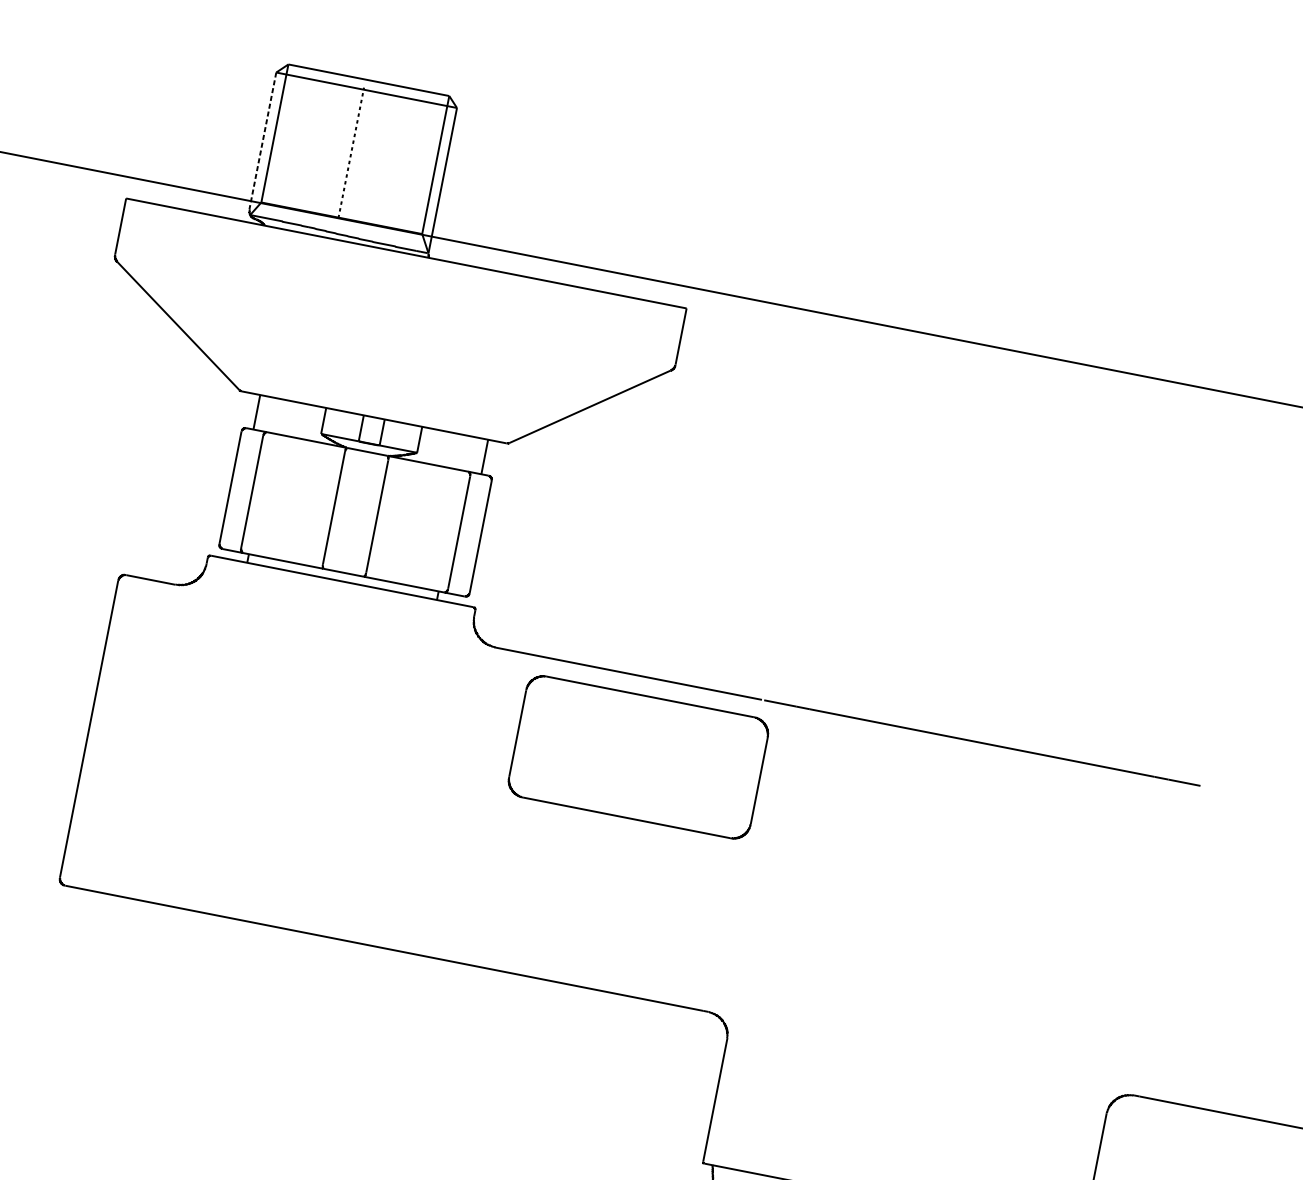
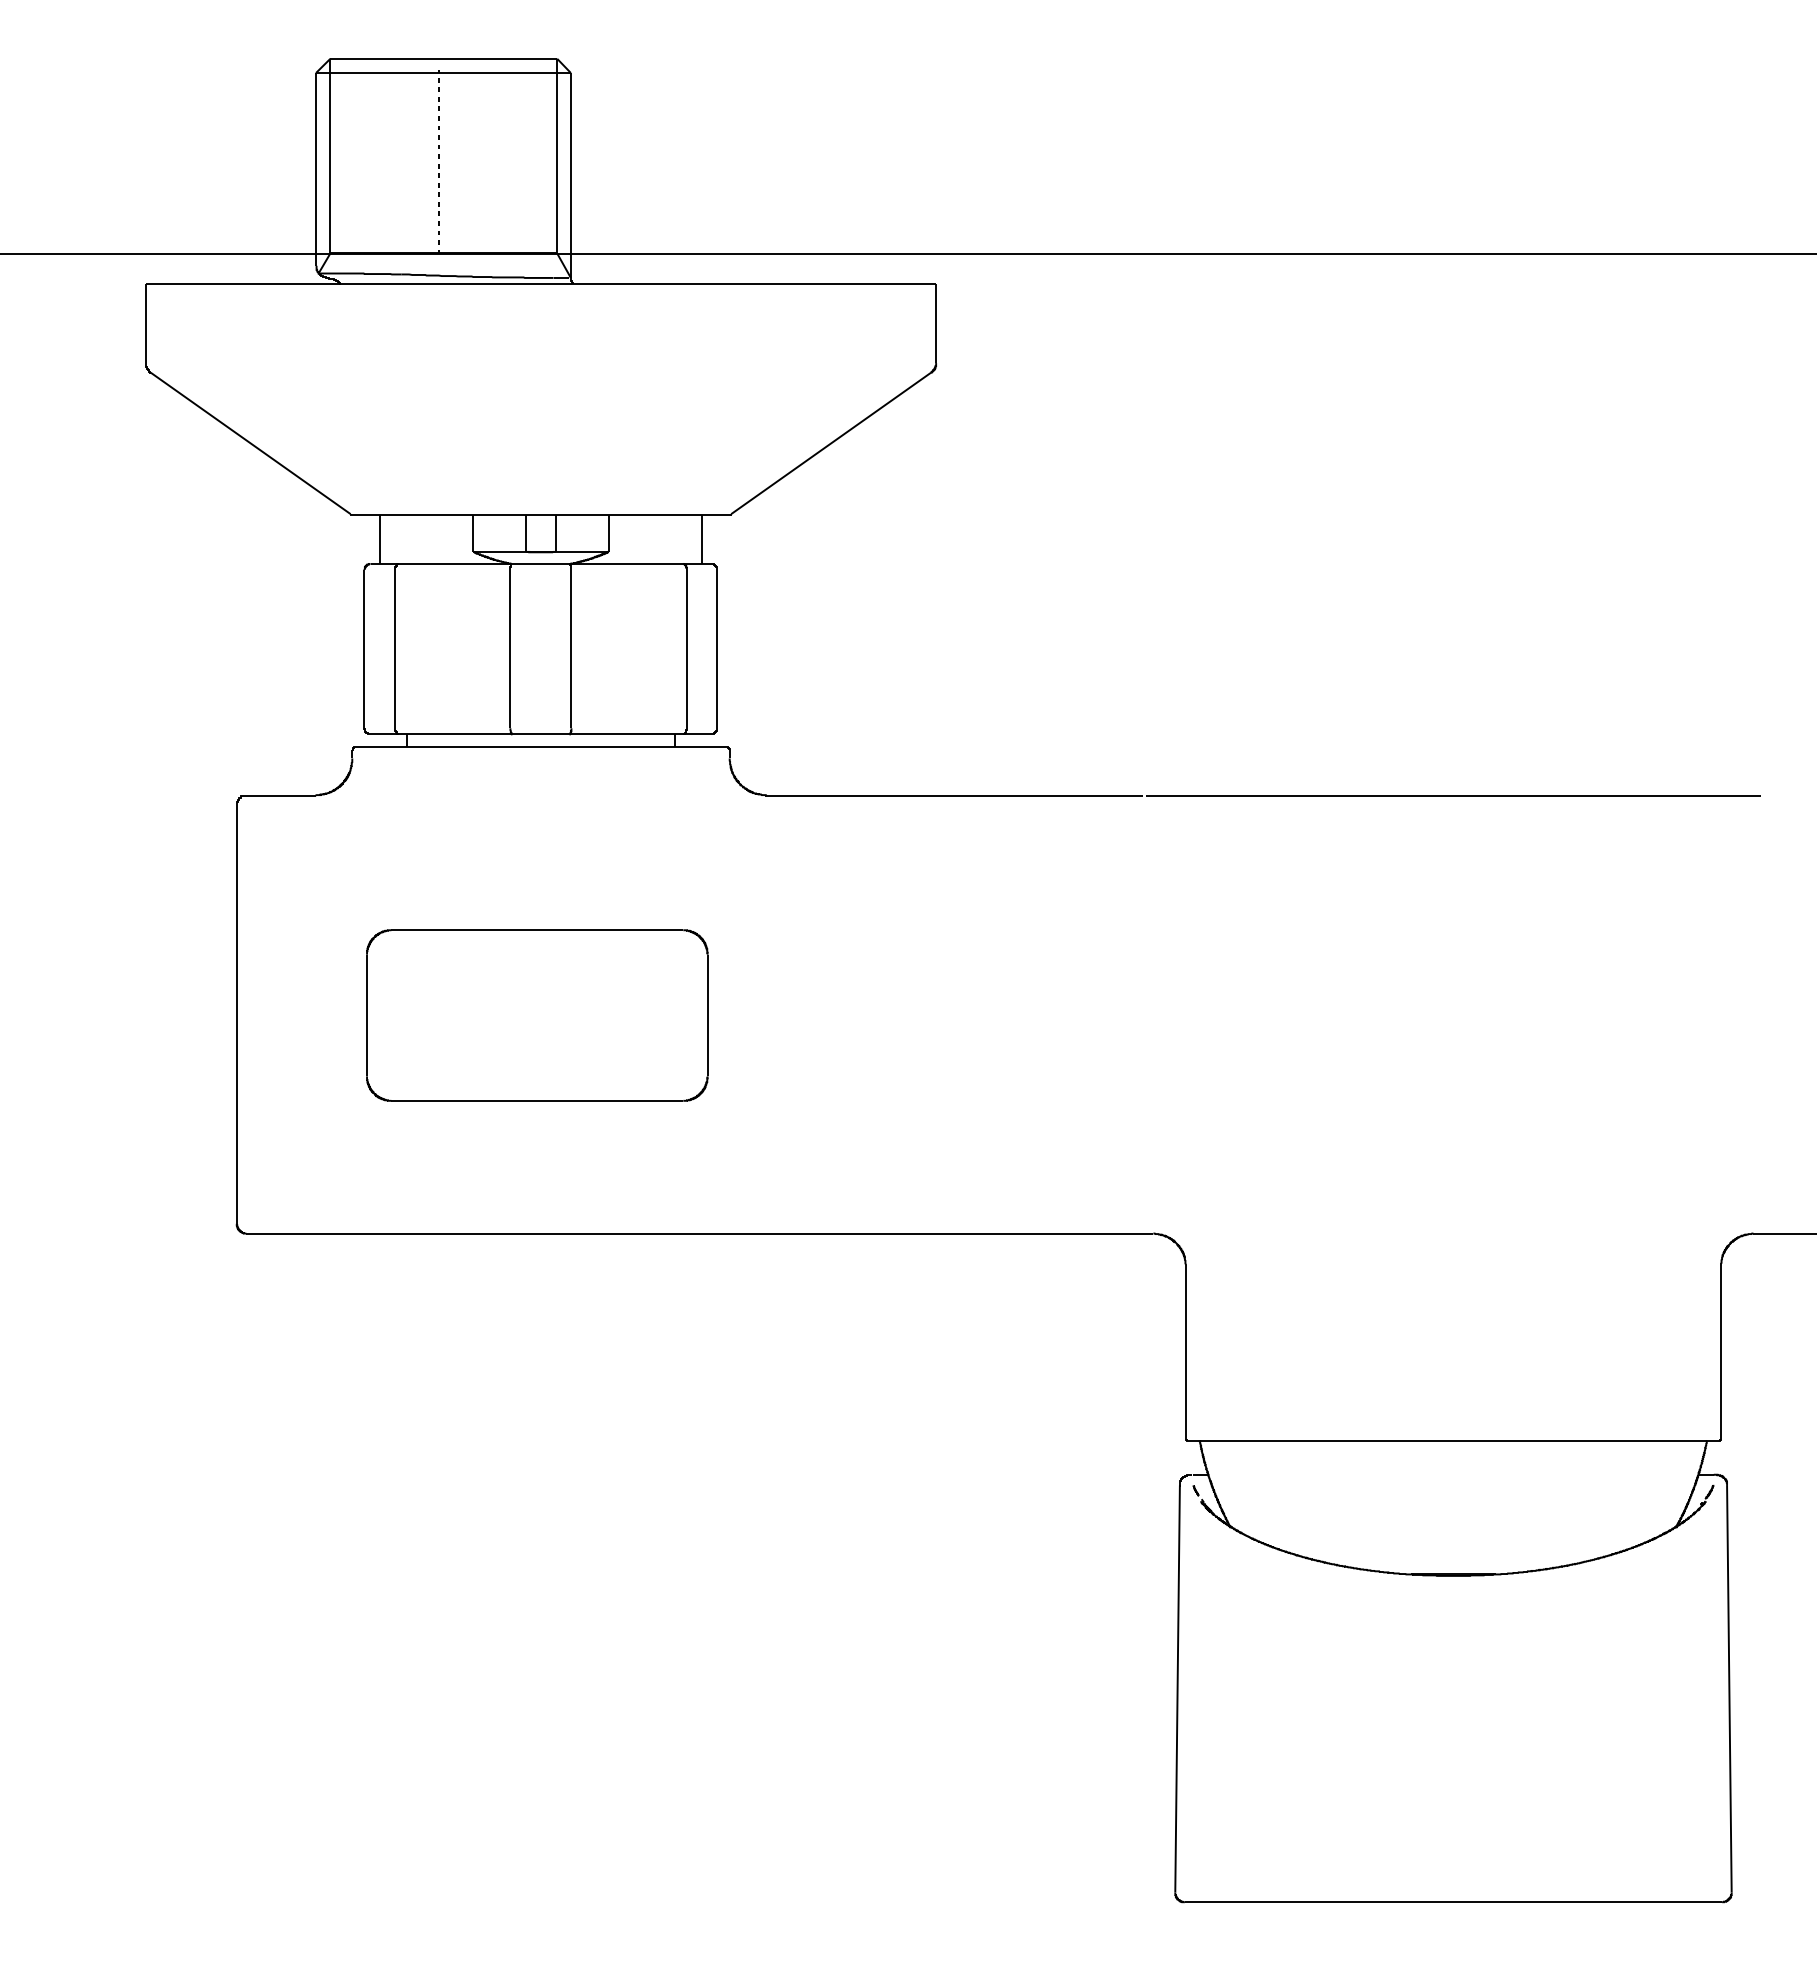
line: (263, 141) -> (316, 169), dashed -> solid
part: (638, 757) -> (537, 1015), moved

